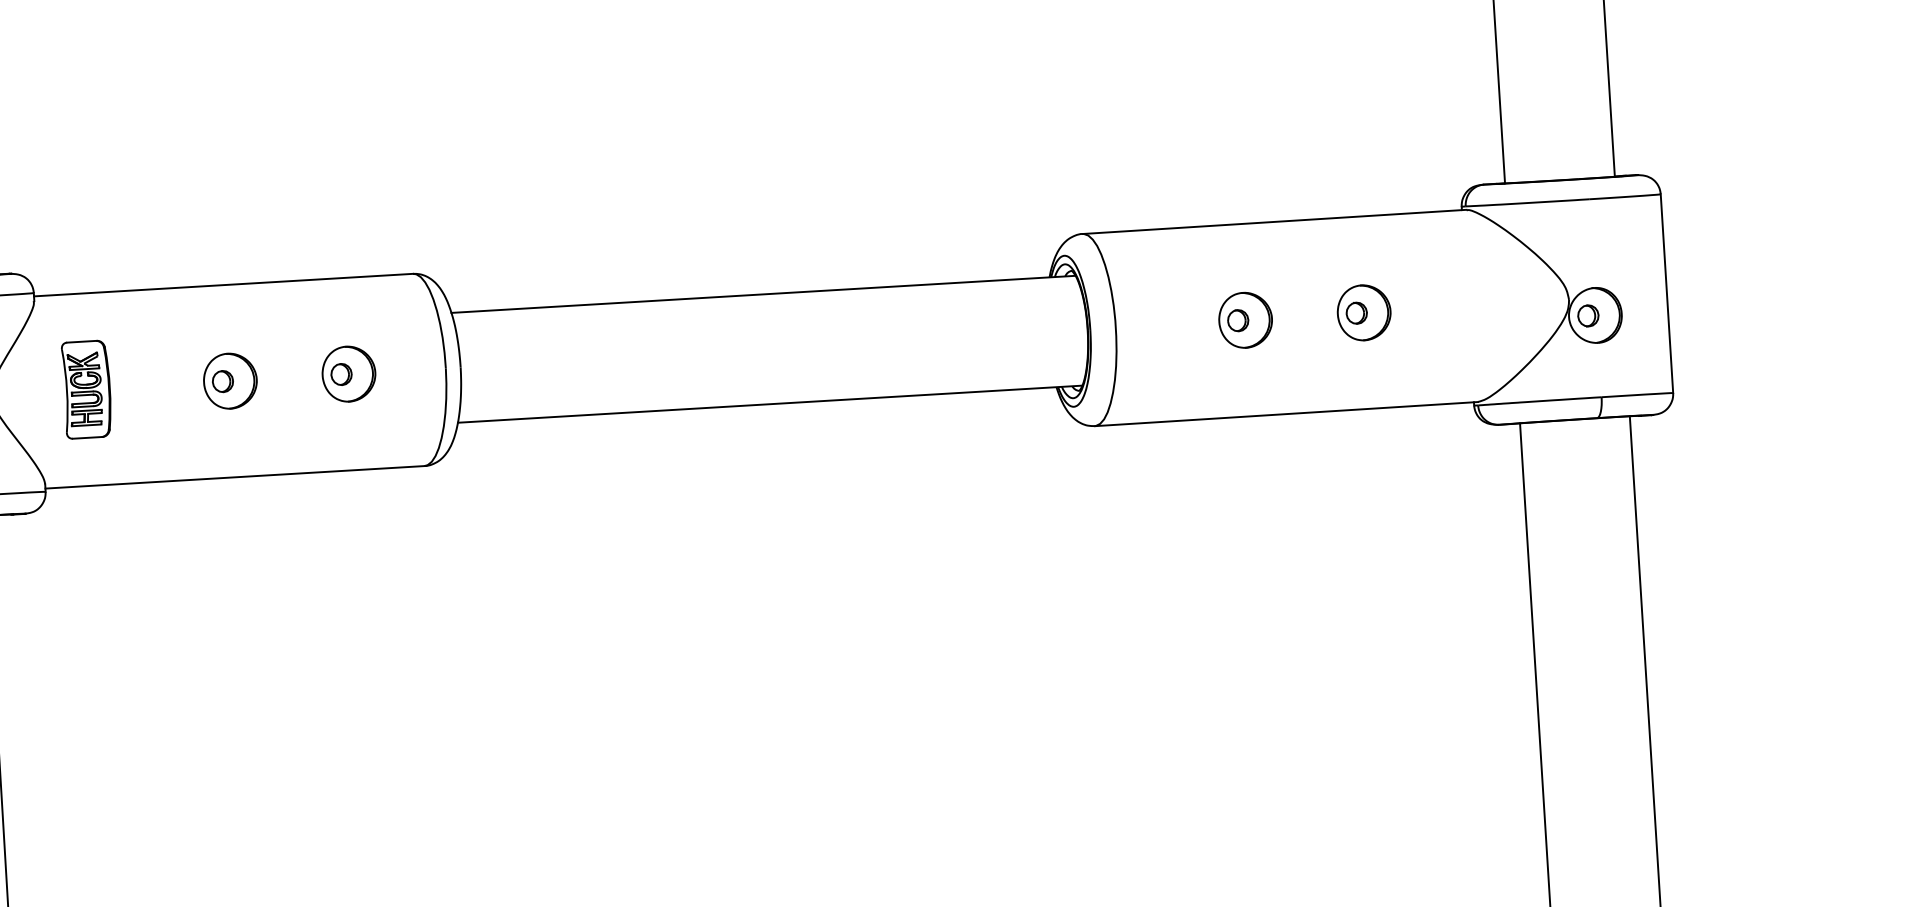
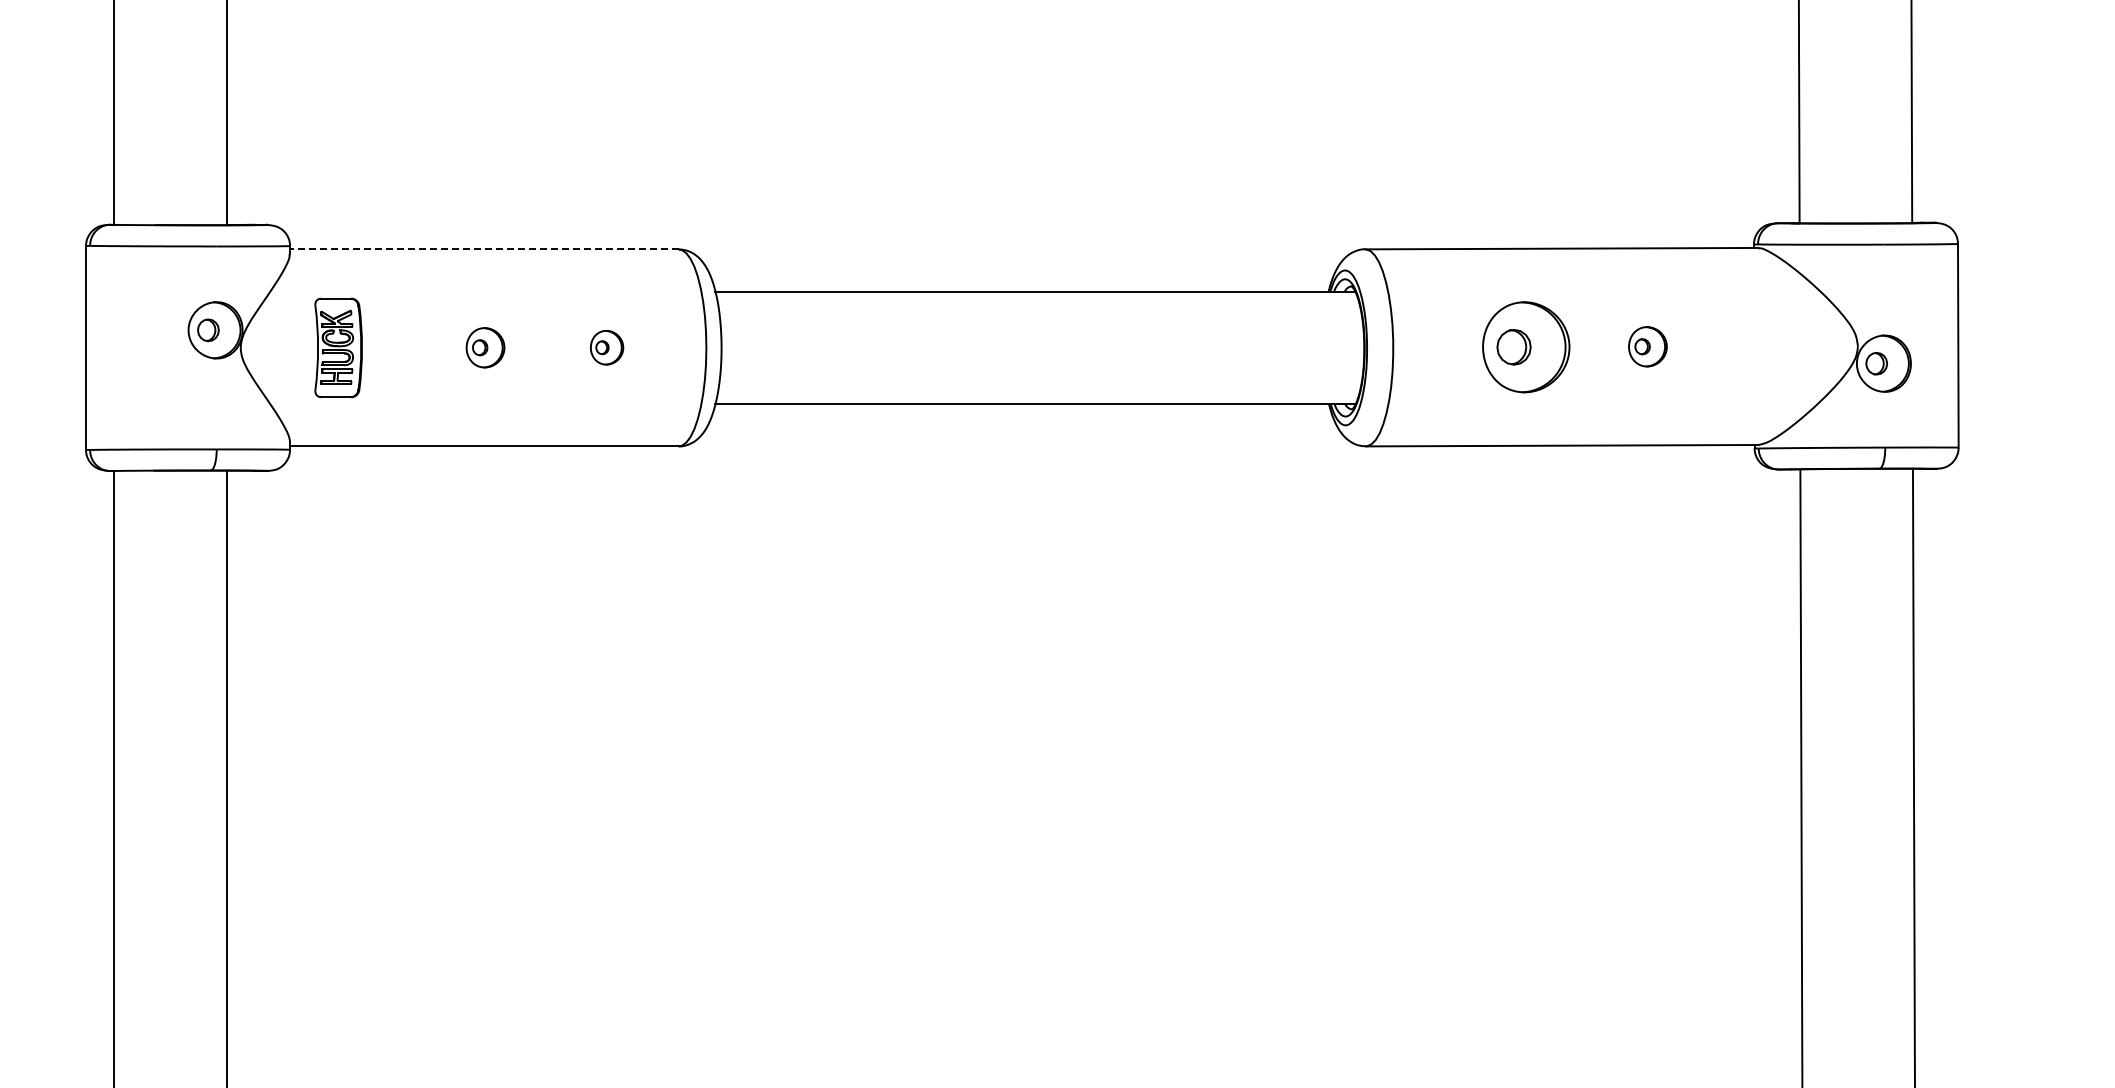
line: (222, 285) -> (483, 249), solid -> dashed
part: (1363, 312) -> (1647, 346), size x0.7
part: (1245, 320) -> (1526, 347), size x1.6
part: (348, 373) -> (606, 347), size x0.6
part: (230, 380) -> (485, 347), size x0.7

